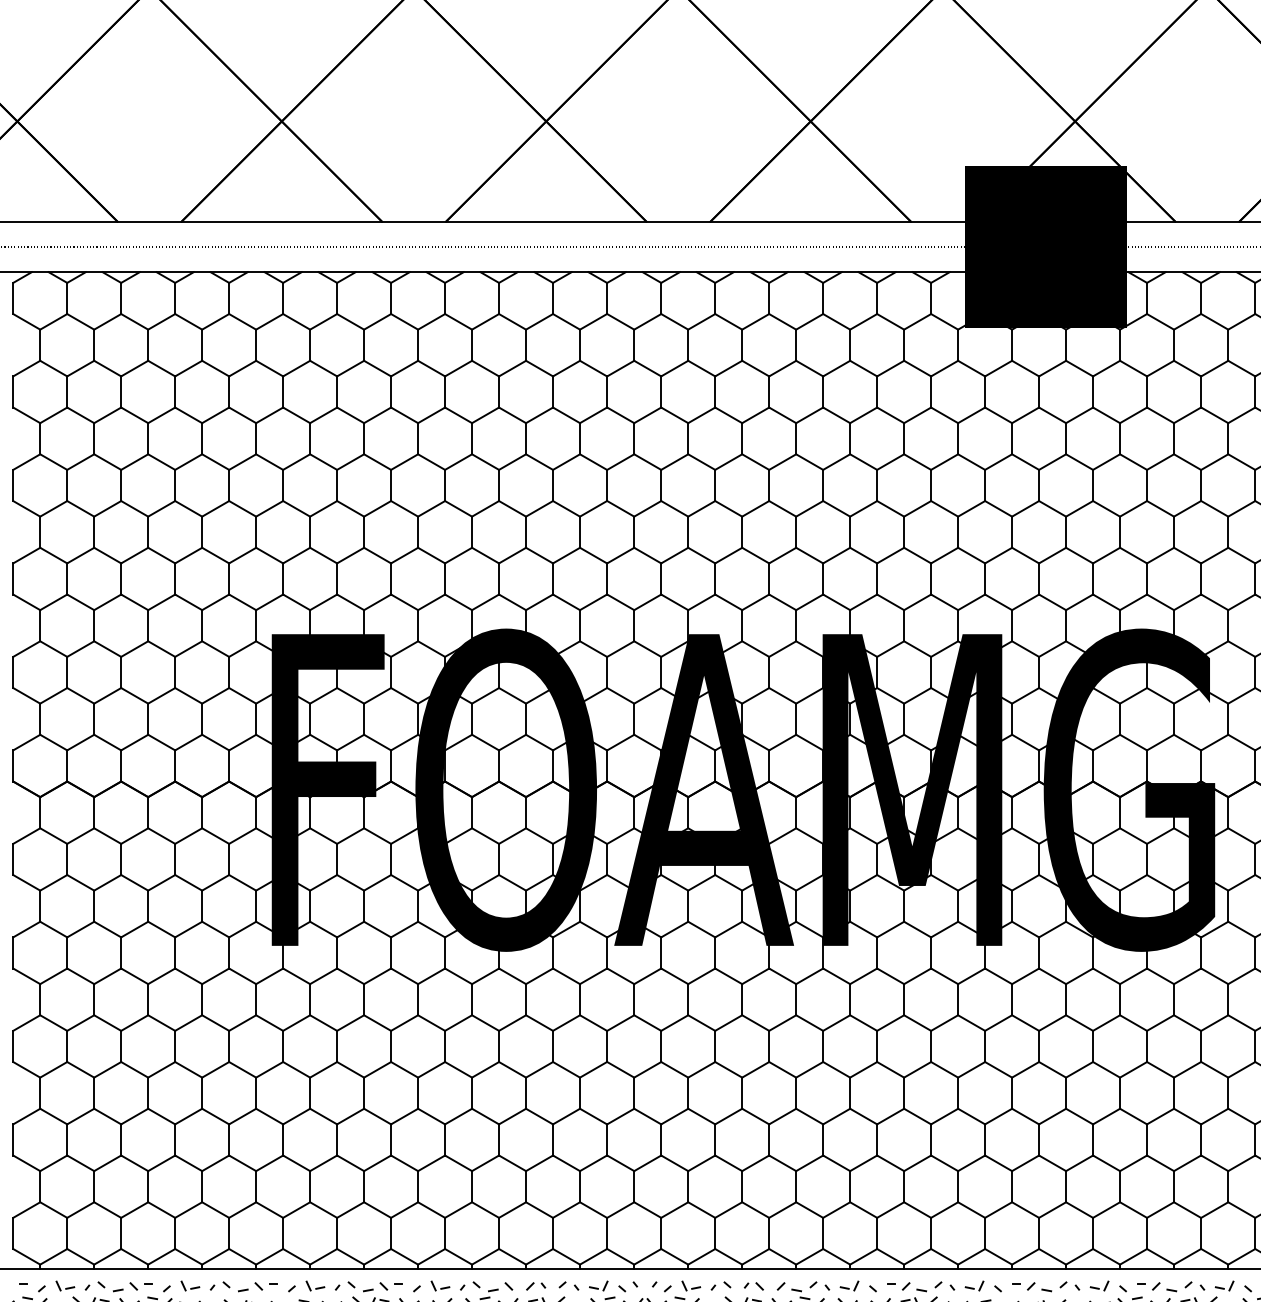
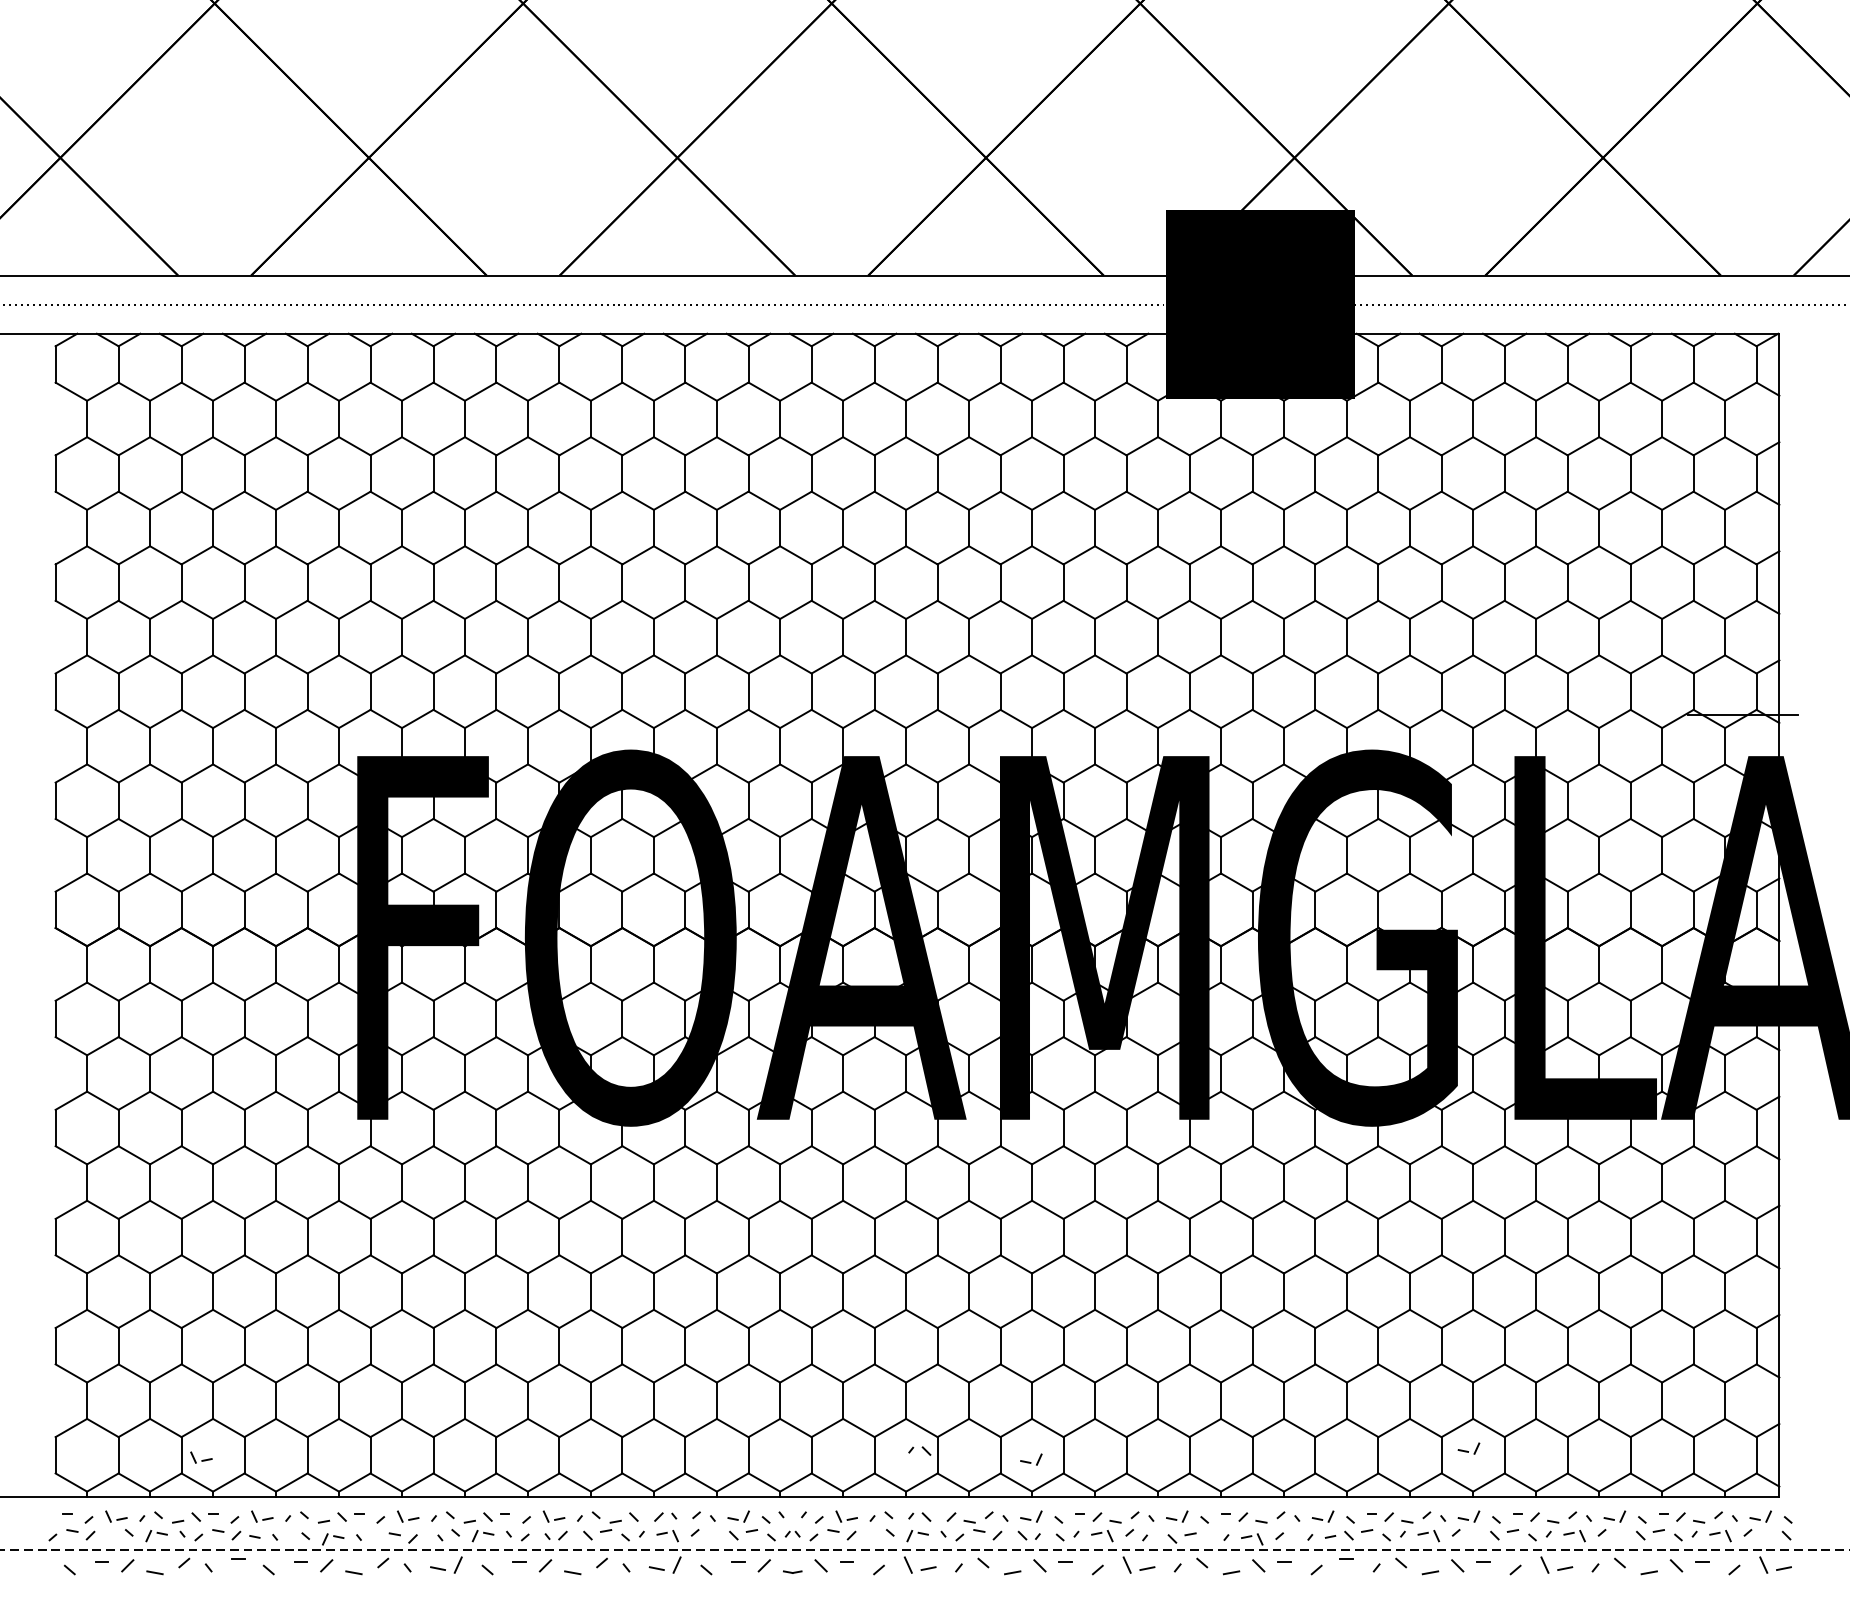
part: (1224, 1227) -> (1468, 1448), added
part: (753, 1229) -> (919, 1450), added
part: (138, 1235) -> (201, 1457), added
part: (849, 1237) -> (1031, 1459), added

